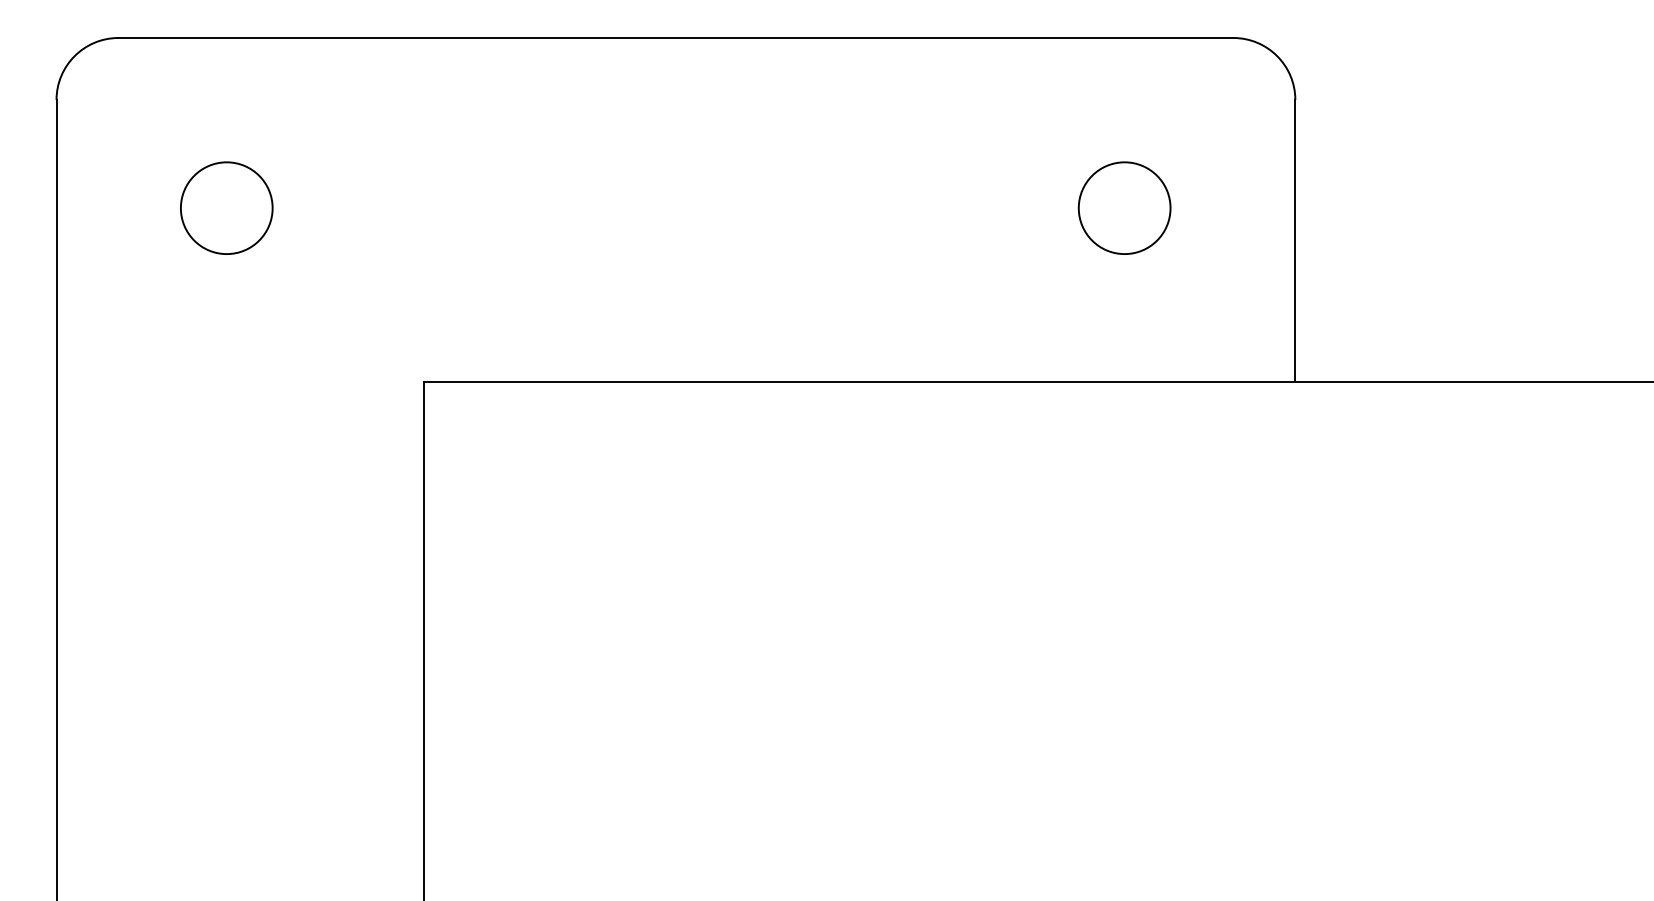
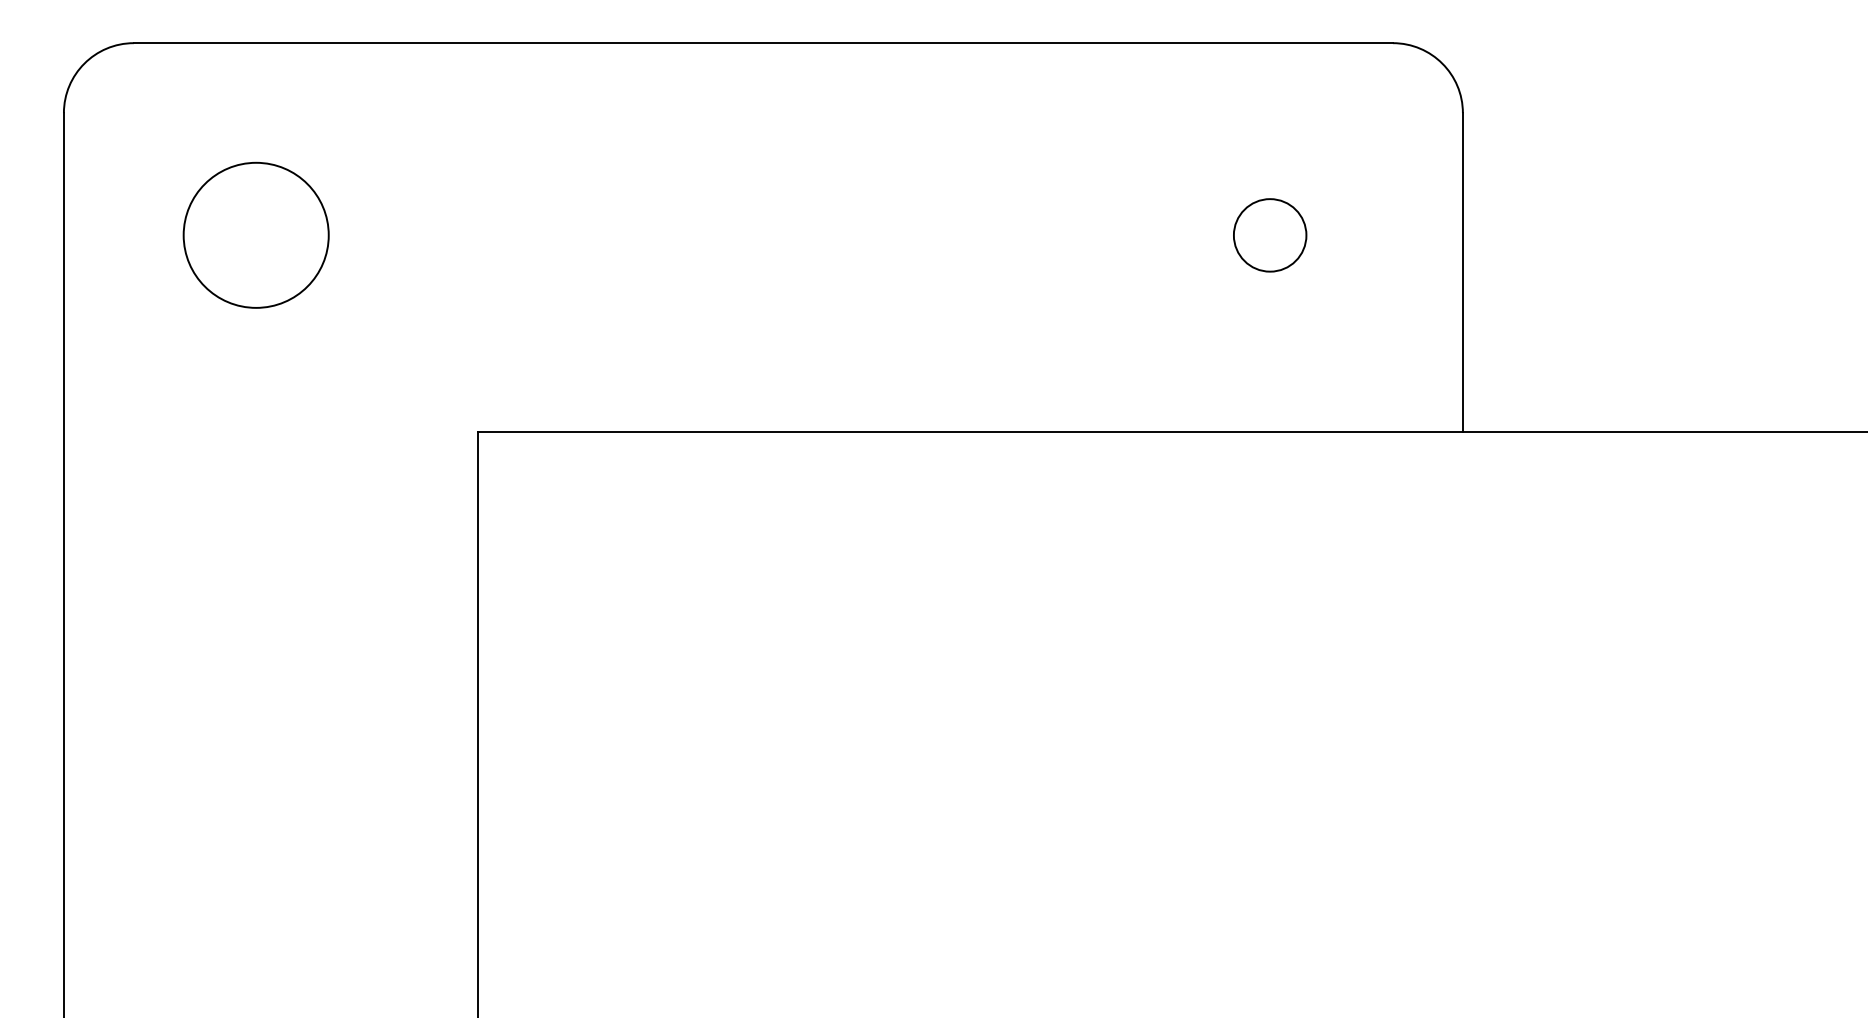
circle: (226, 208) -> (255, 235), size x1.4
circle: (1124, 208) -> (1269, 235), size x0.7

